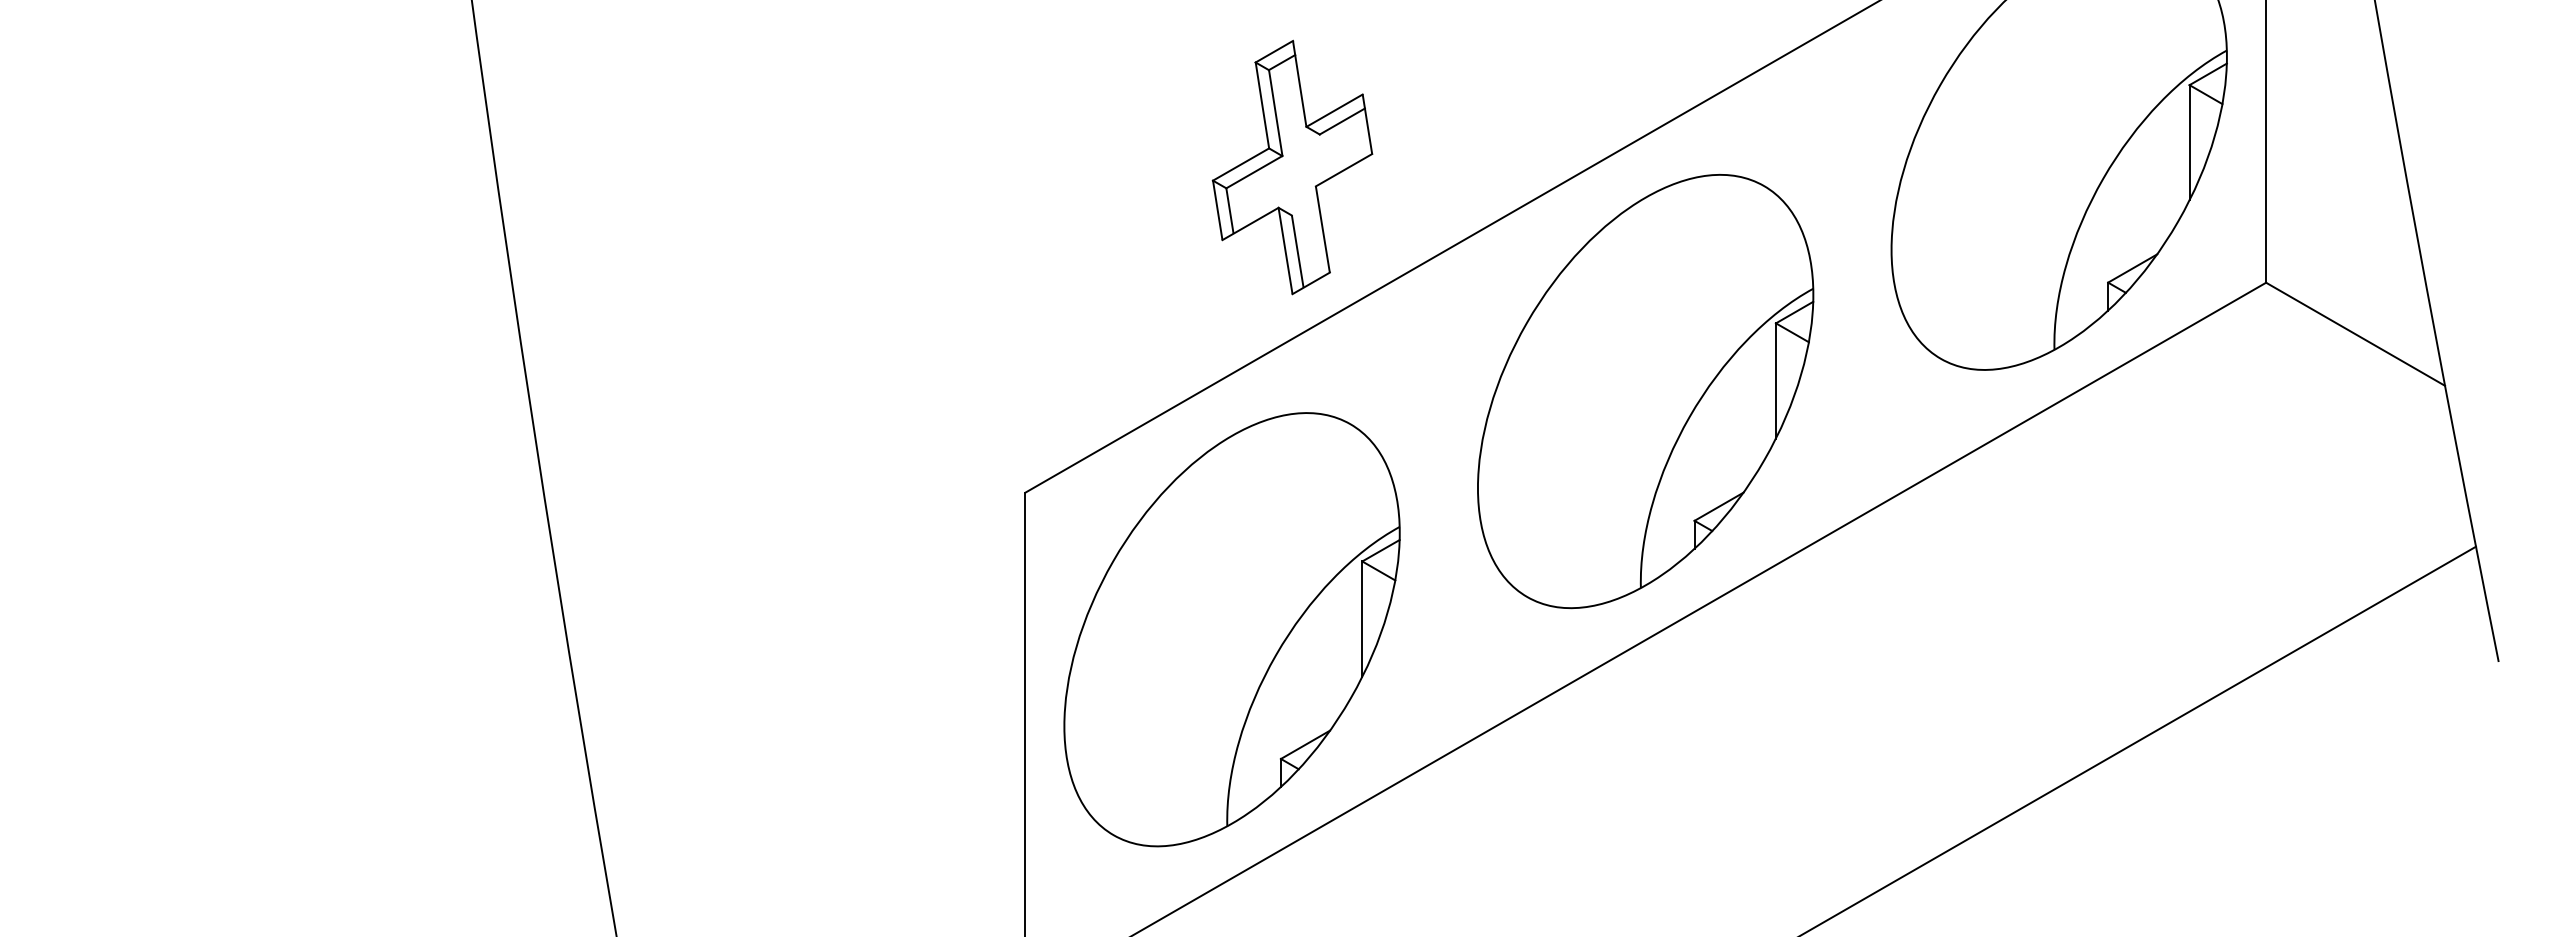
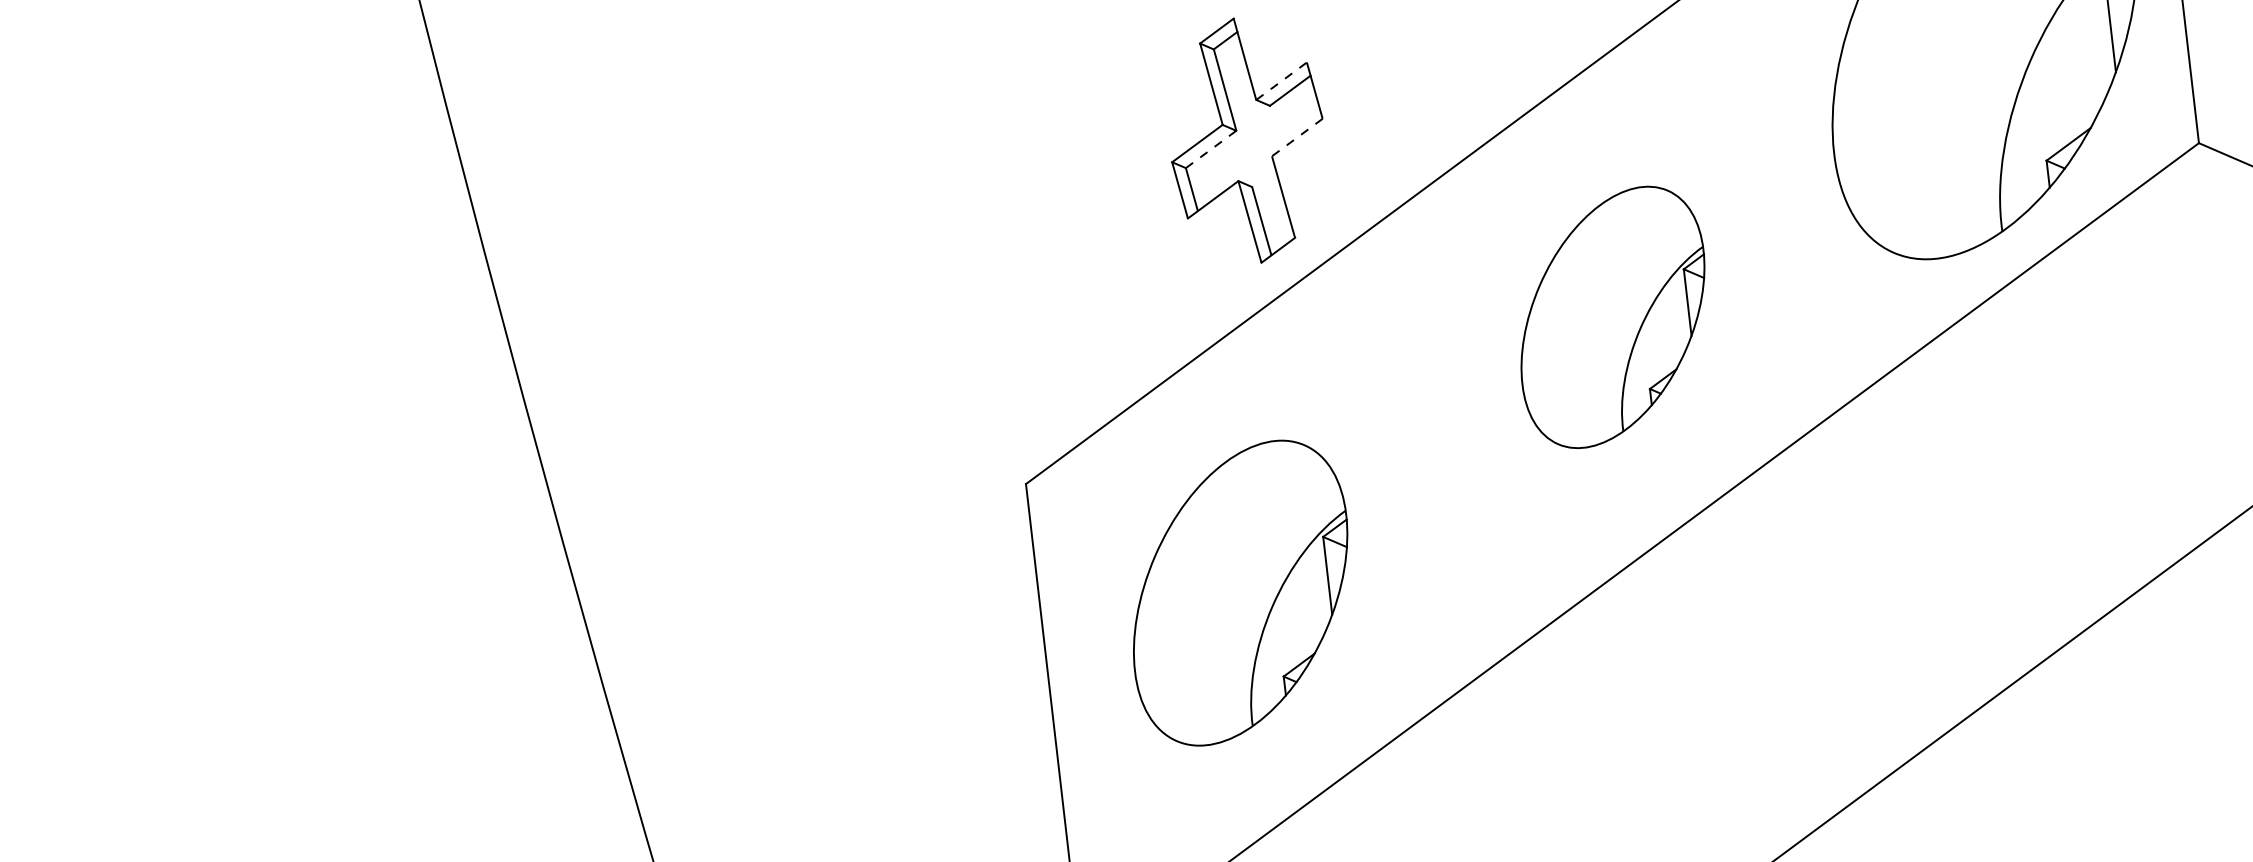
line: (1335, 110) -> (1282, 80), solid -> dashed
line: (1343, 170) -> (1296, 137), solid -> dashed
line: (1254, 171) -> (1211, 148), solid -> dashed
part: (1645, 391) -> (1612, 317), size x0.6
part: (1231, 629) -> (1240, 592), size x0.7

